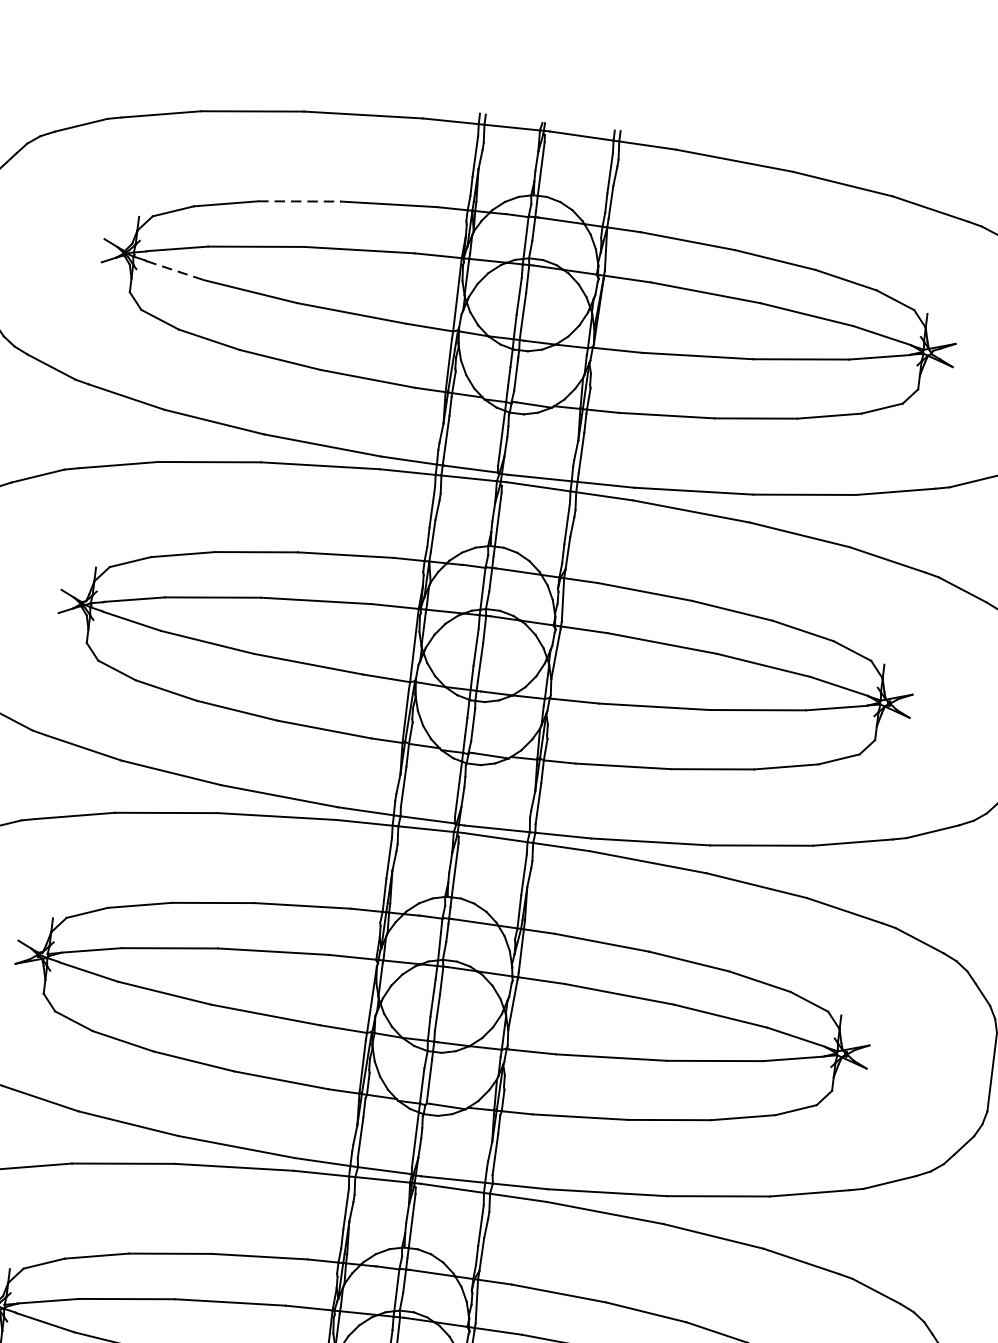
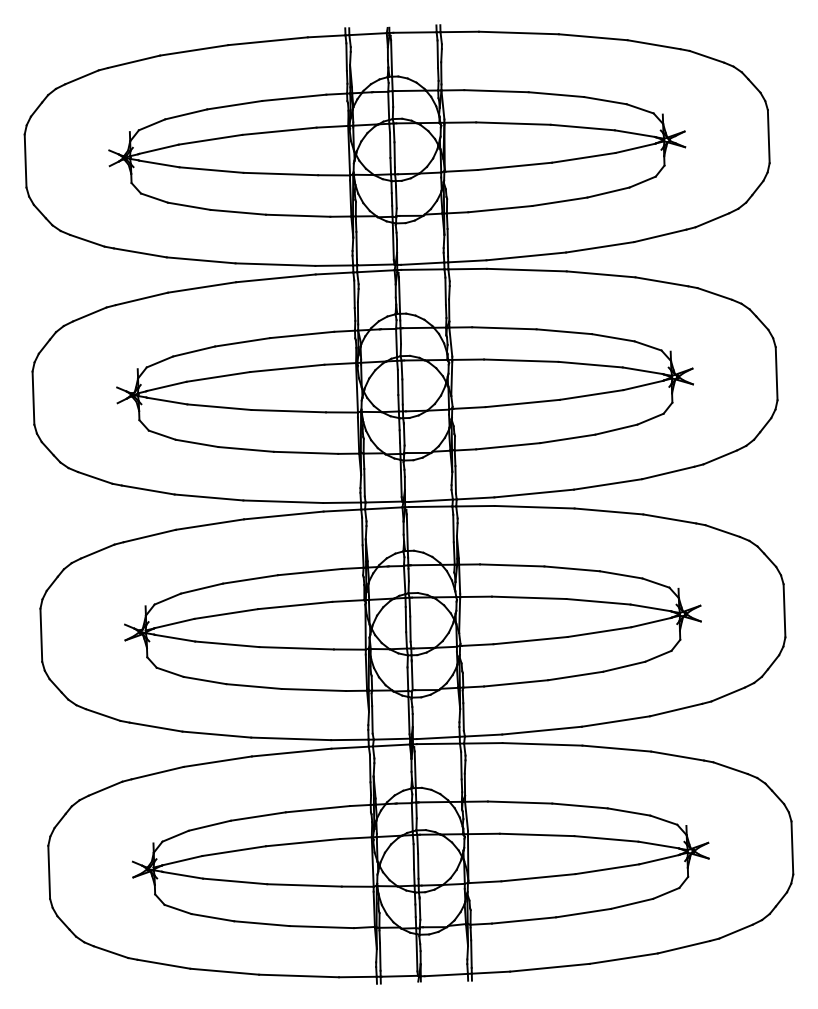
line: (299, 201) -> (234, 105), dashed -> solid
line: (175, 271) -> (159, 164), dashed -> solid

